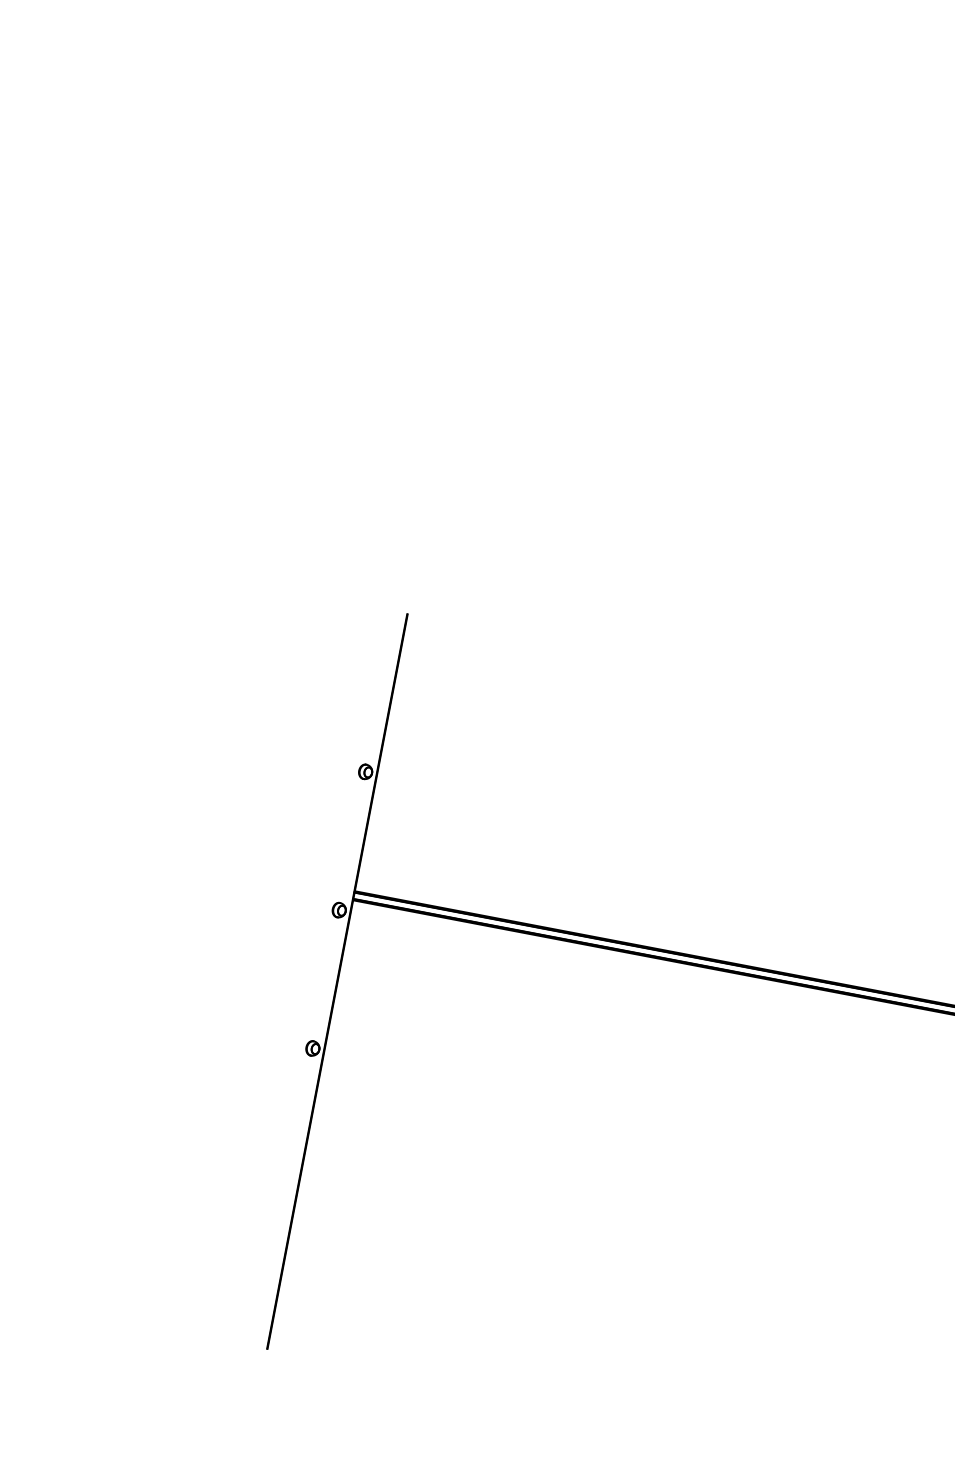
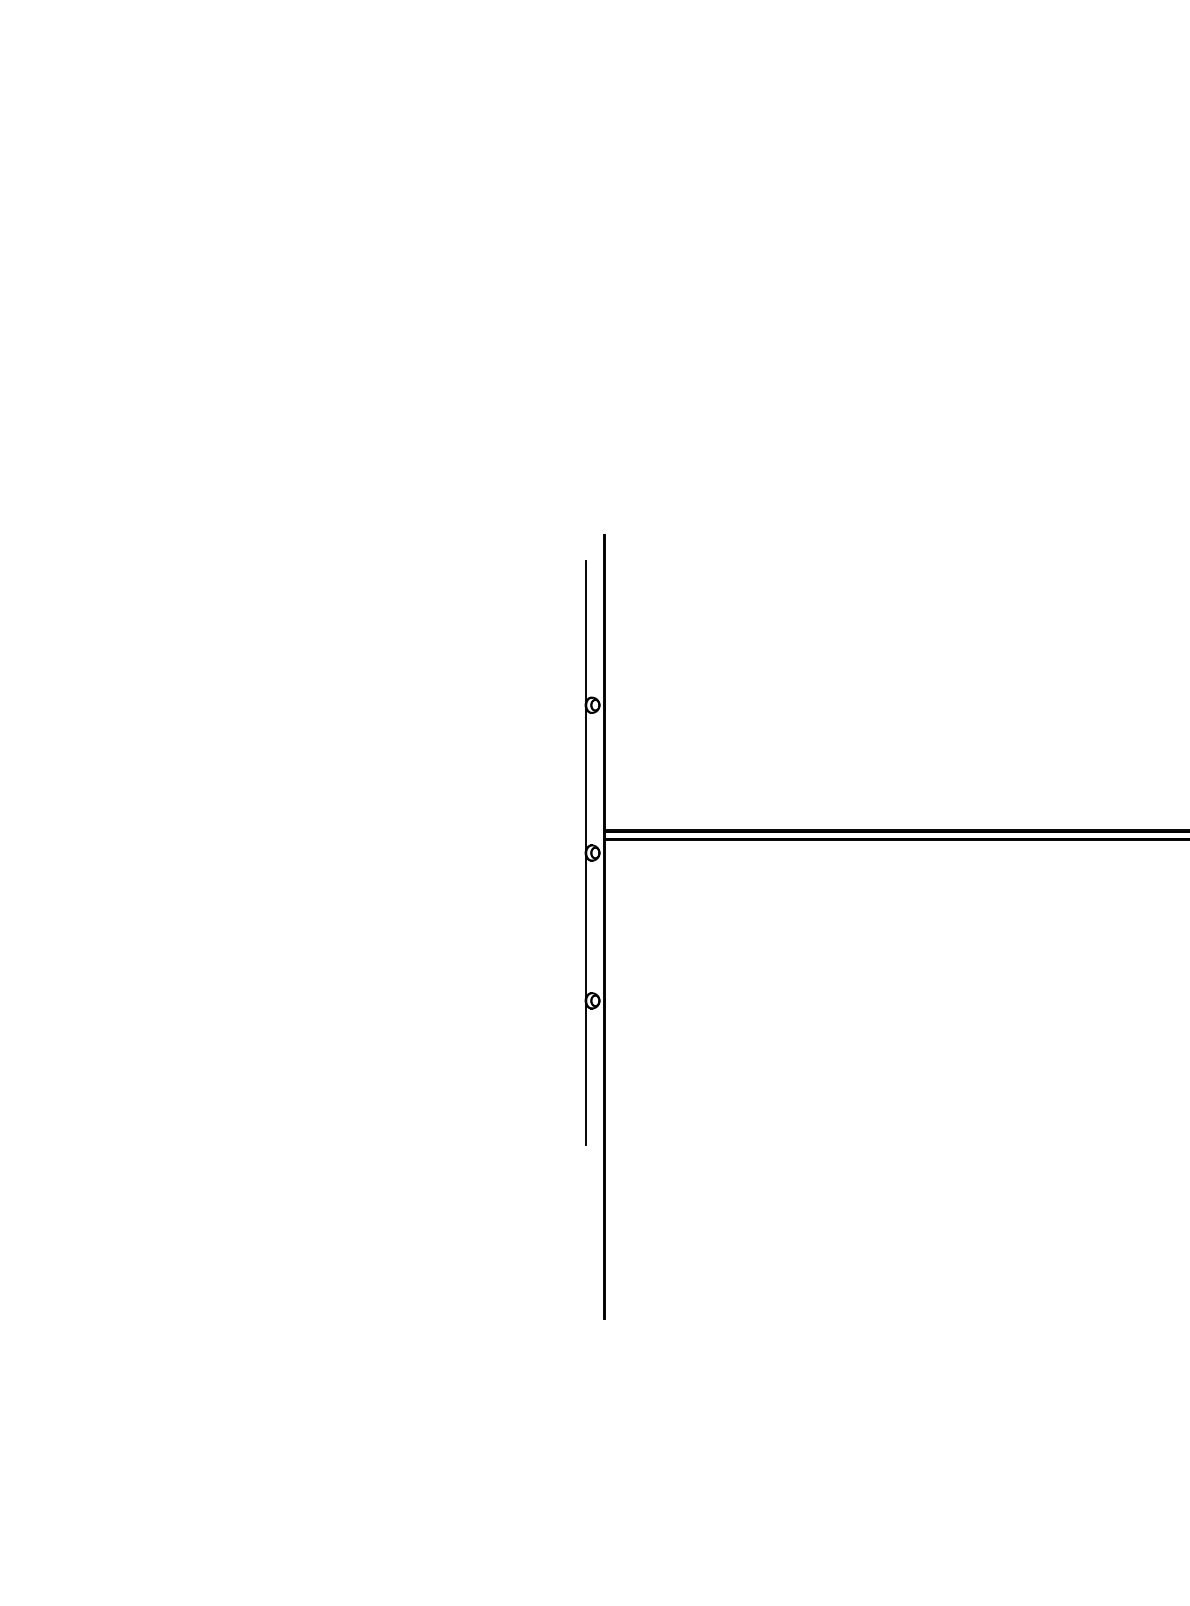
line: (373, 701) -> (586, 631), added
line: (346, 840) -> (586, 779), added
line: (320, 977) -> (586, 926), added
line: (294, 1116) -> (586, 1074), added

